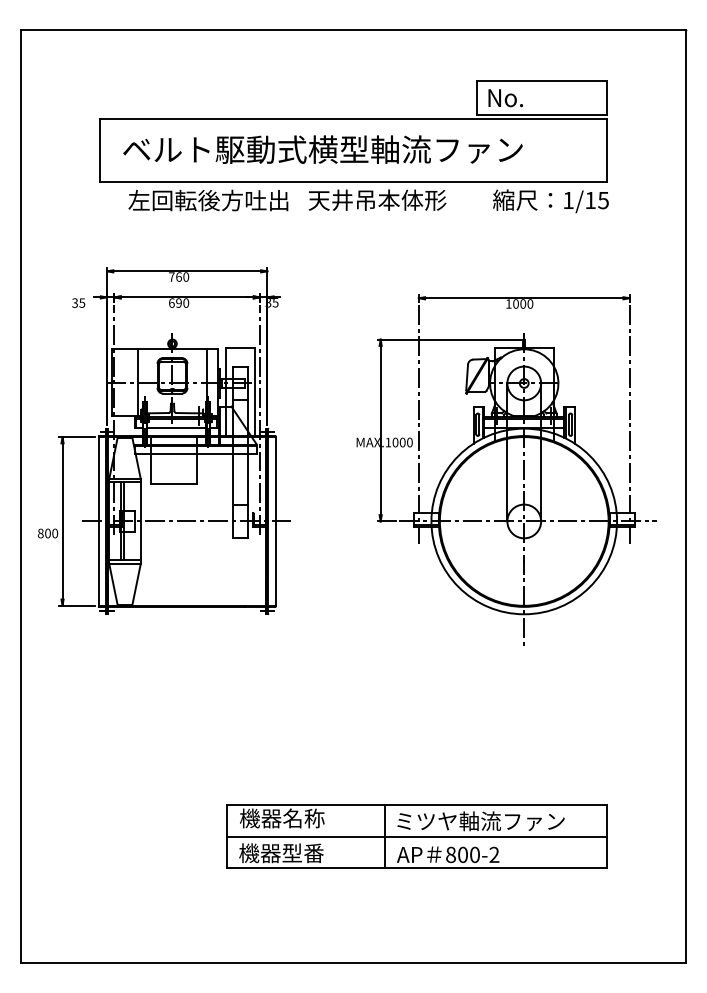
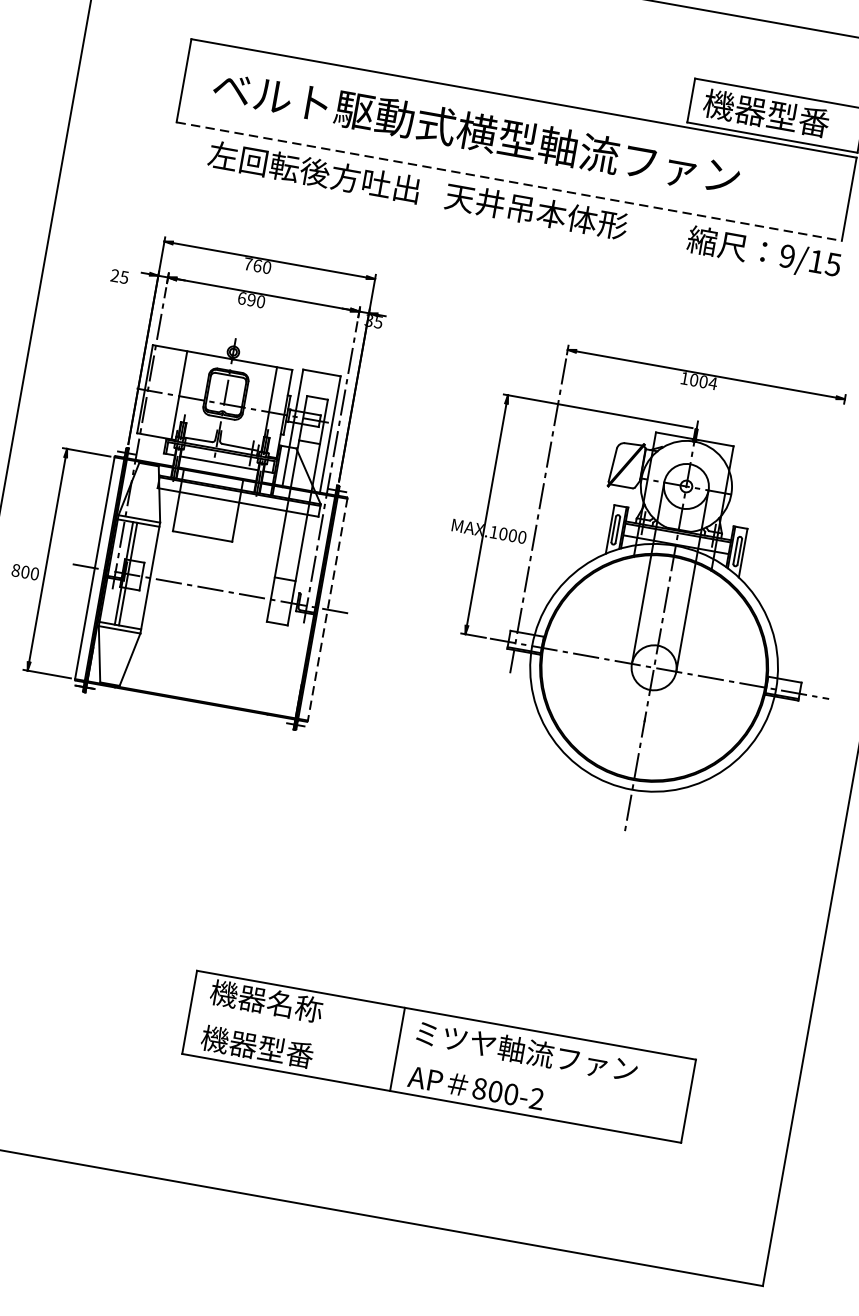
text: (534, 97) -> (766, 113), No. -> 機器型番
line: (353, 181) -> (509, 181), solid -> dashed
text: (568, 200) -> (787, 256), 1/15 -> 9/15
text: (75, 303) -> (115, 276), 35 -> 25
text: (530, 303) -> (713, 382), 1000 -> 1004
line: (629, 424) -> (815, 565), removed
line: (275, 521) -> (327, 609), solid -> dashed
line: (416, 836) -> (438, 1056), removed

